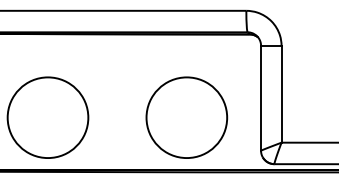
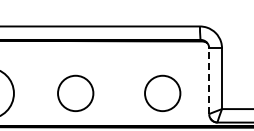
line: (261, 98) -> (209, 81), solid -> dashed
circle: (47, 117) -> (75, 93), size x0.7
circle: (186, 117) -> (162, 93), size x0.7

